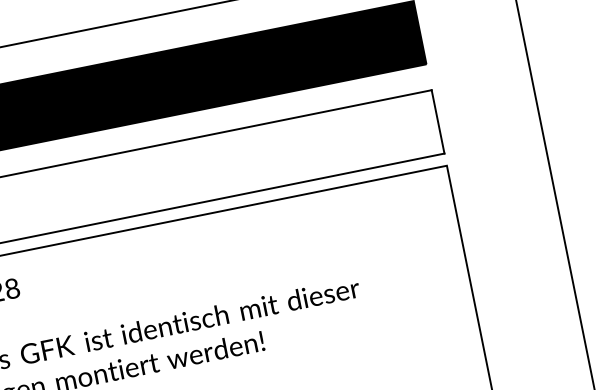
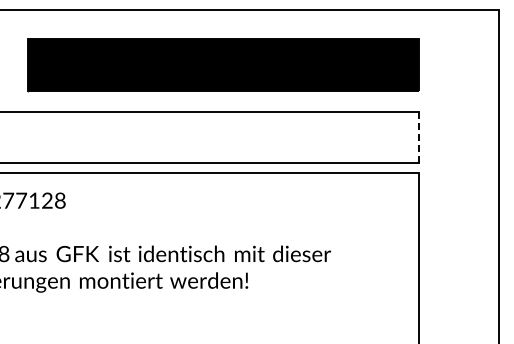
line: (437, 121) -> (418, 137), solid -> dashed

